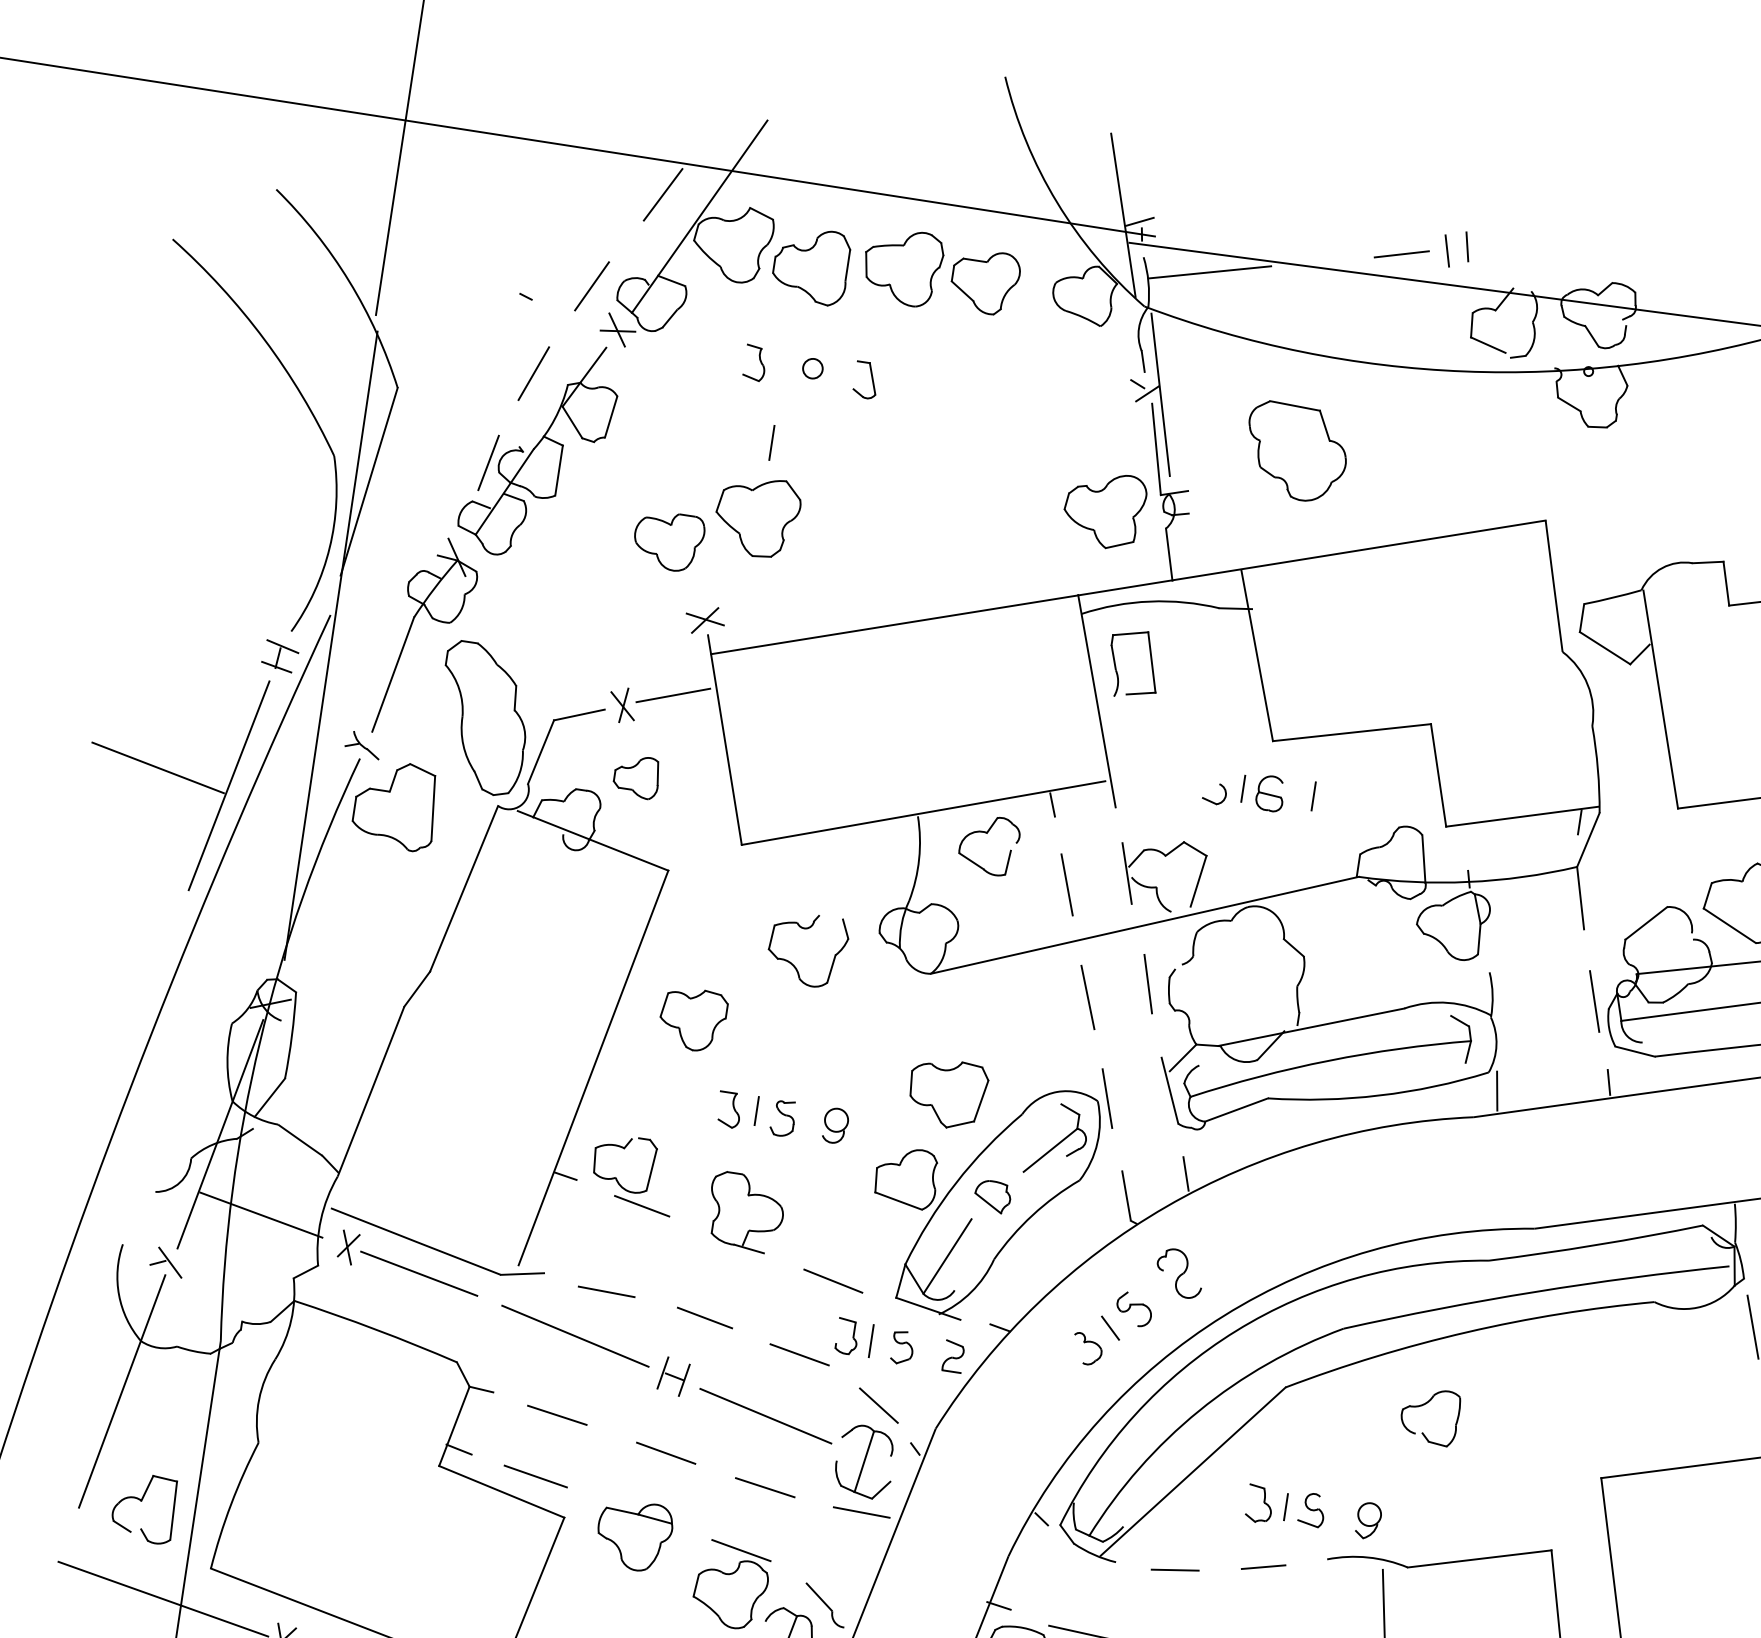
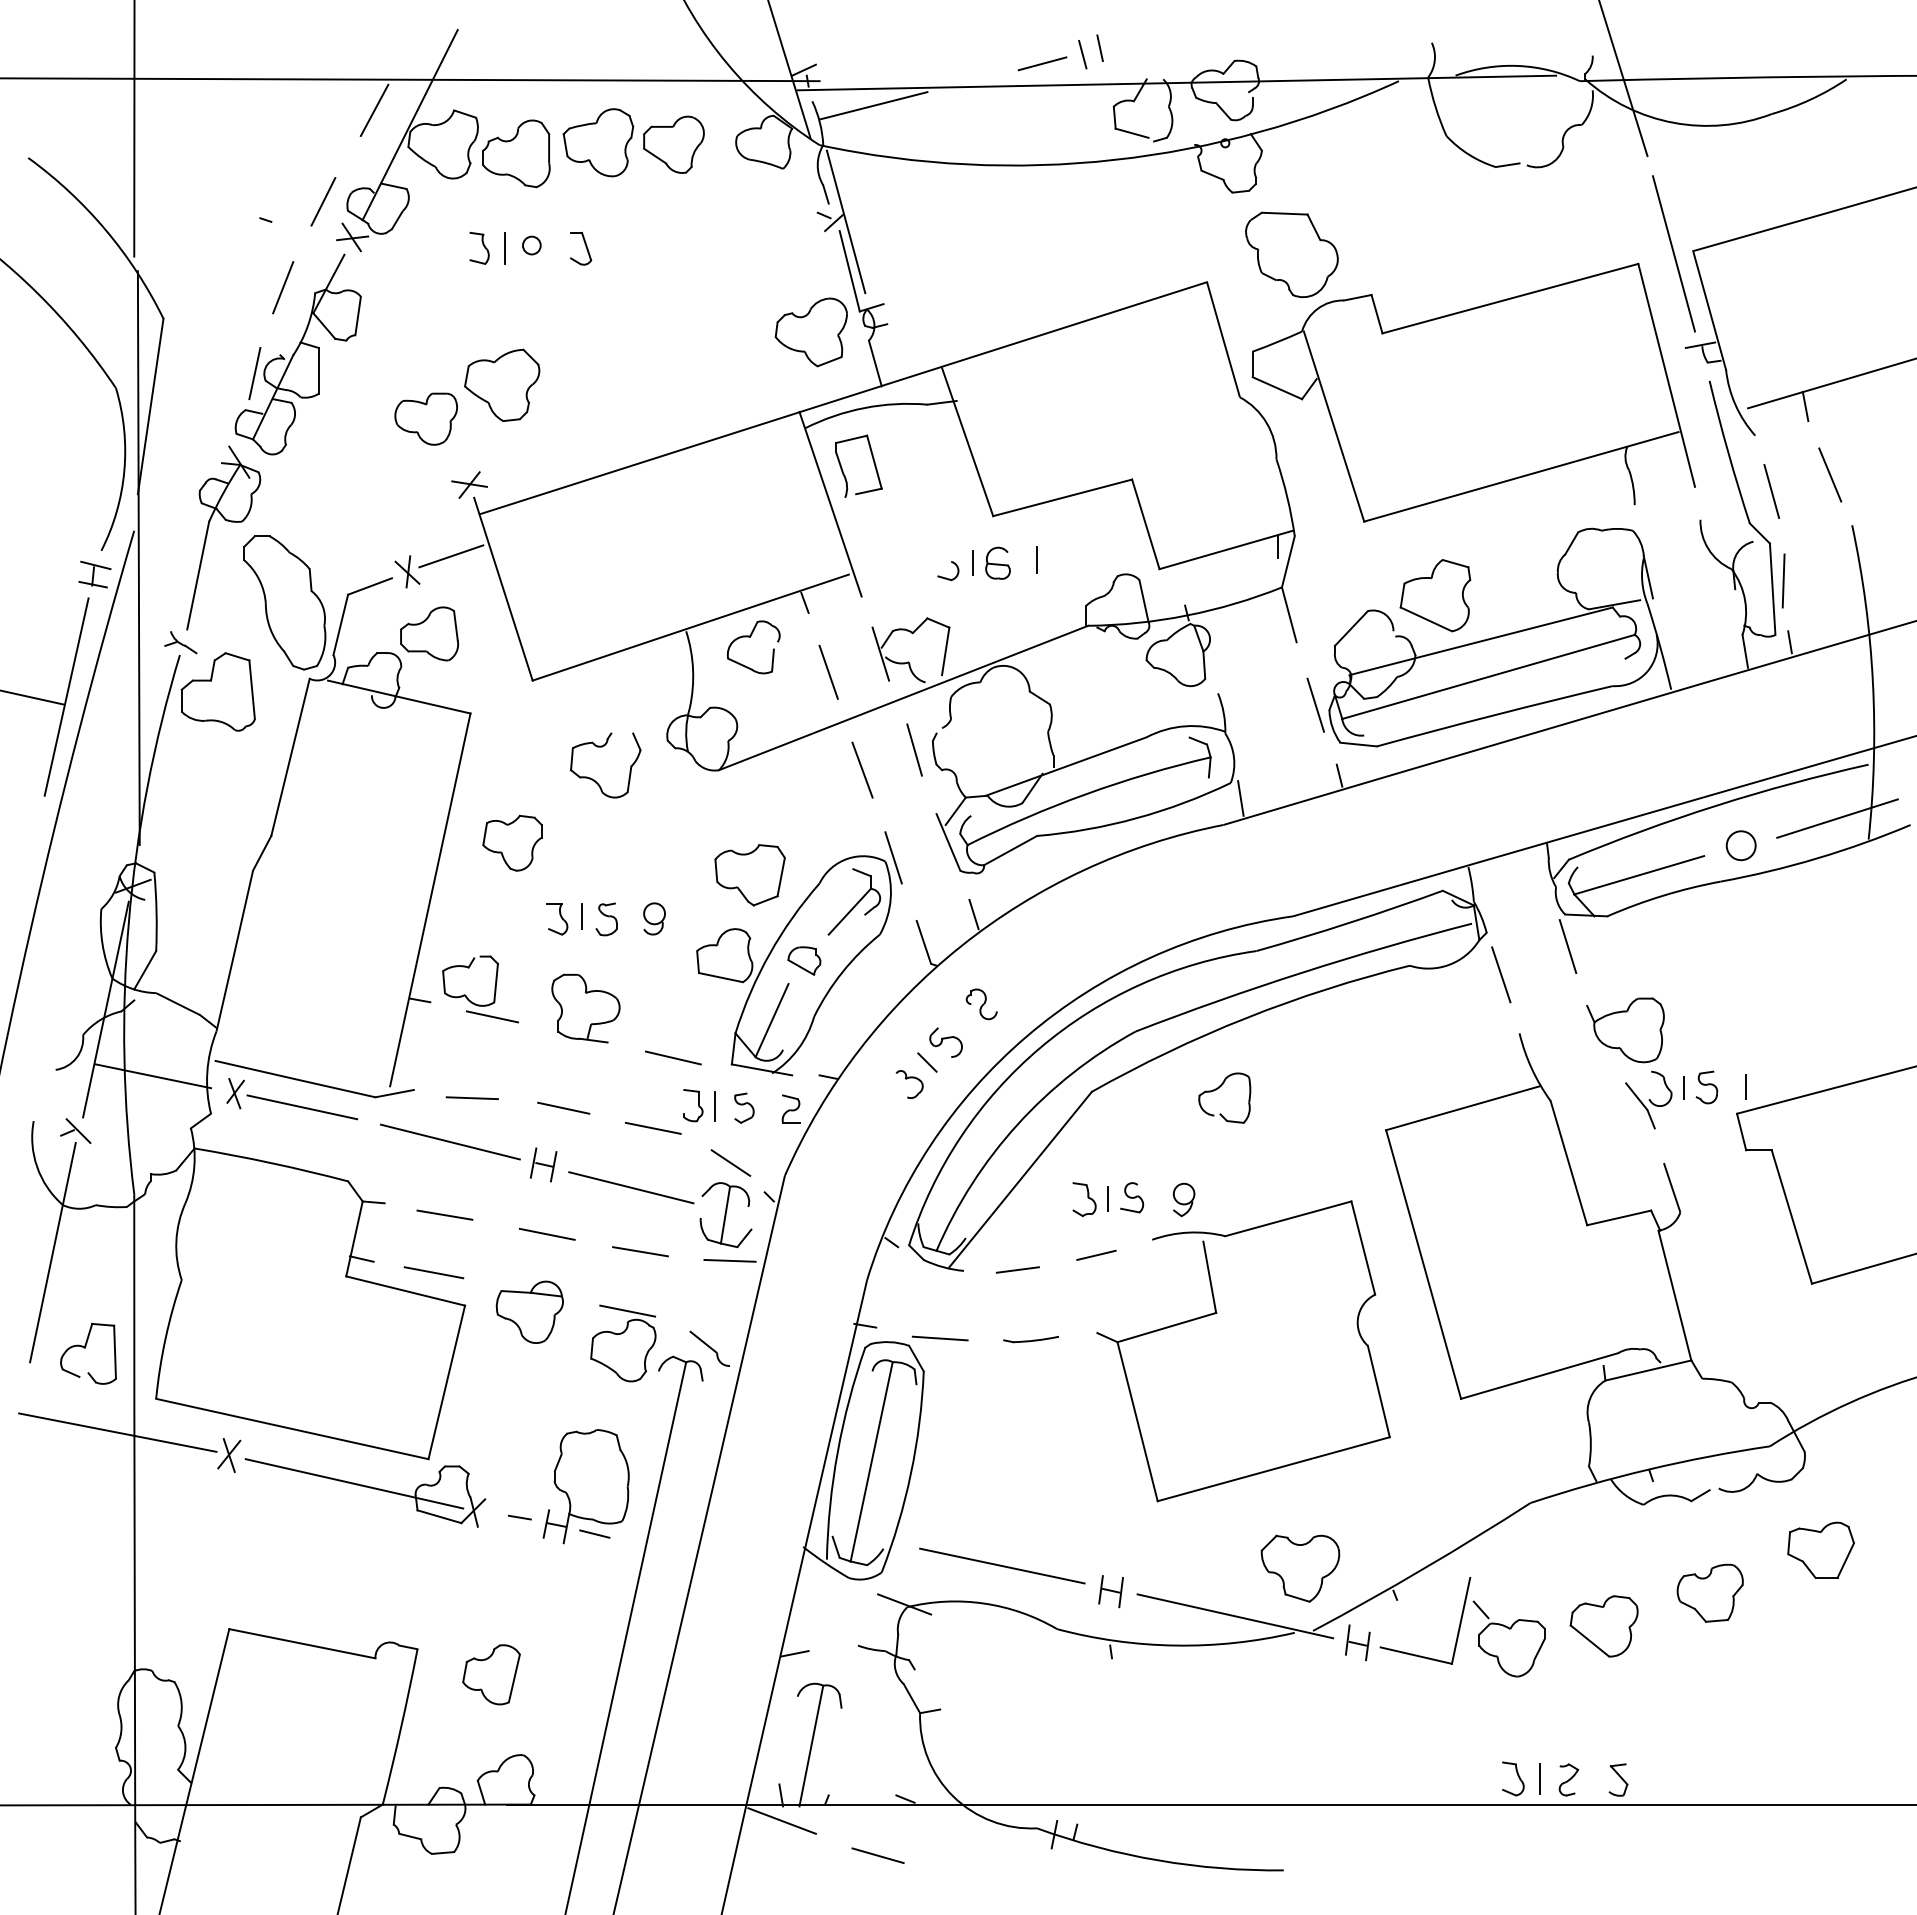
line: (771, 442) -> (504, 248), moved
part: (1295, 451) -> (1291, 254), moved
part: (636, 776) -> (429, 633), size x1.43
part: (1179, 1273) -> (981, 1004), size x0.71

